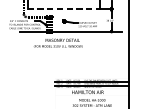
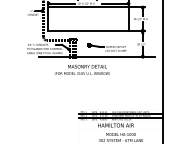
line: (63, 9) -> (88, 31), dashed -> solid

